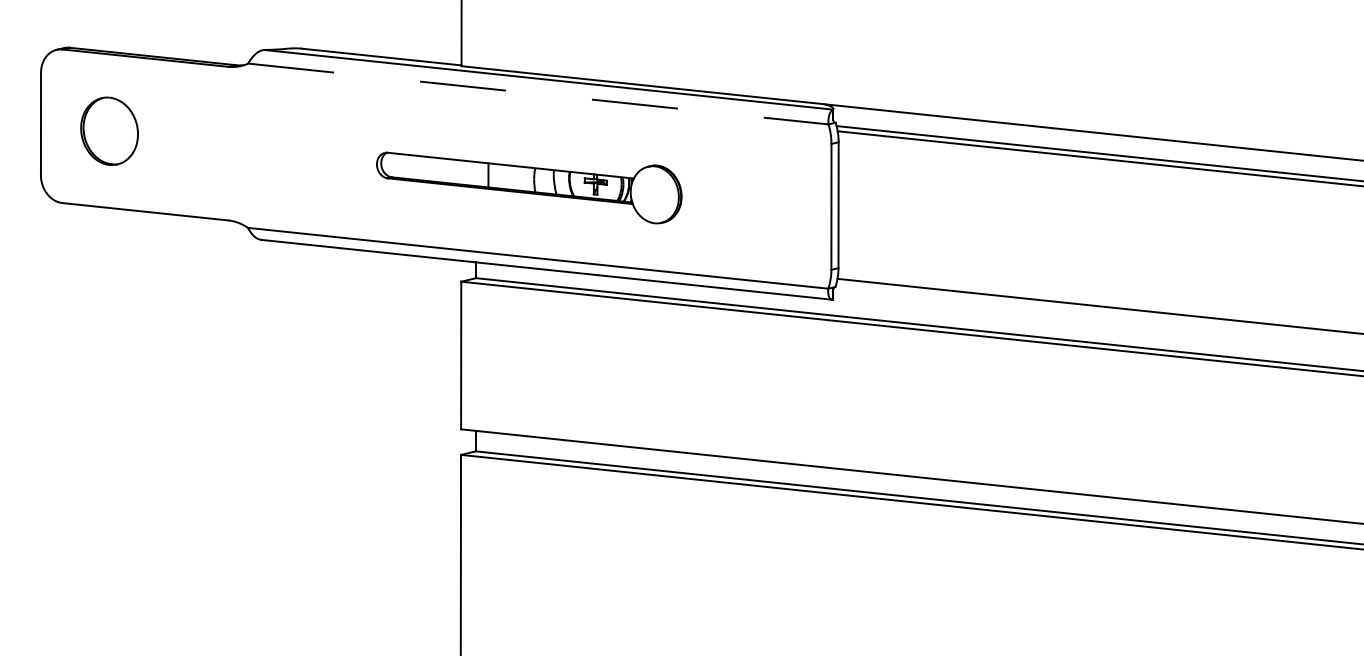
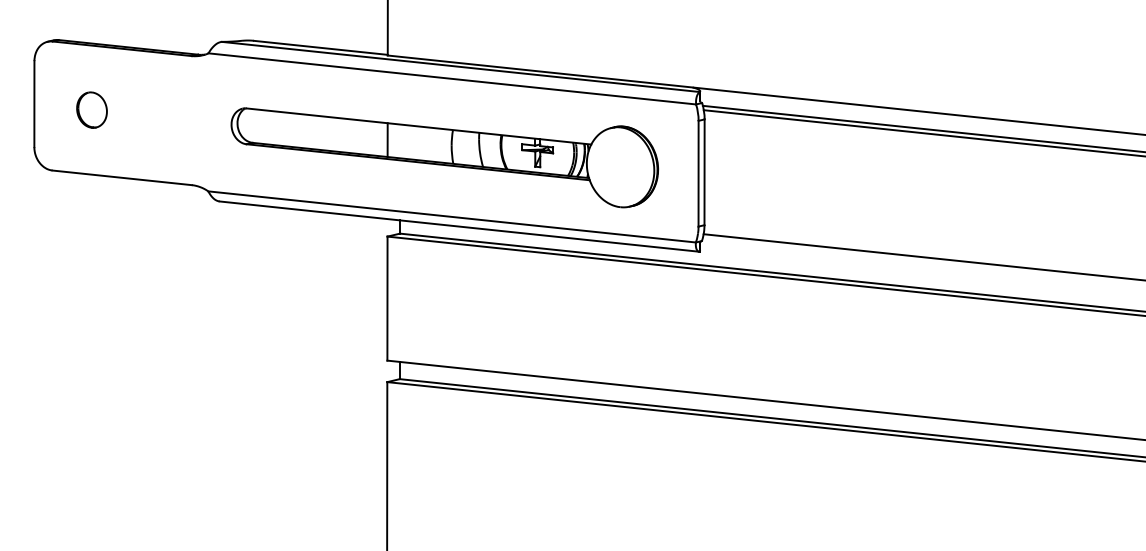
line: (538, 93) -> (452, 78), dashed -> solid
part: (108, 130) -> (91, 109), size x0.62
part: (529, 187) -> (444, 157), size x1.67

